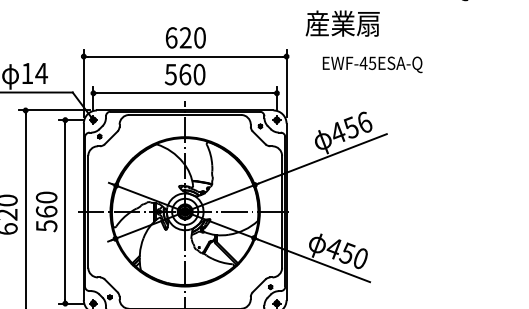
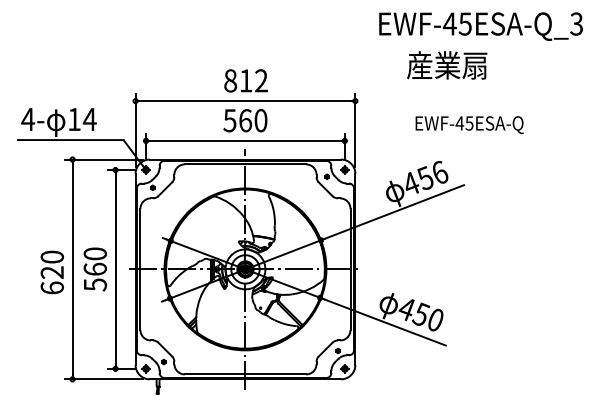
text: (343, 23) -> (447, 65), moved
text: (185, 37) -> (245, 80), 620 -> 812
text: (372, 64) -> (469, 124), moved

